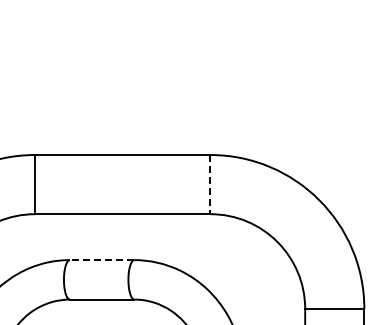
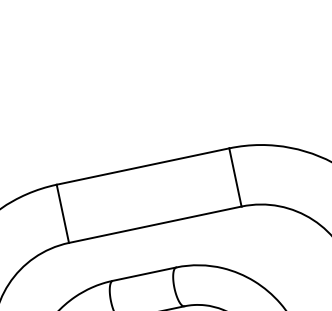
line: (210, 184) -> (235, 177), dashed -> solid
line: (101, 260) -> (143, 274), dashed -> solid

